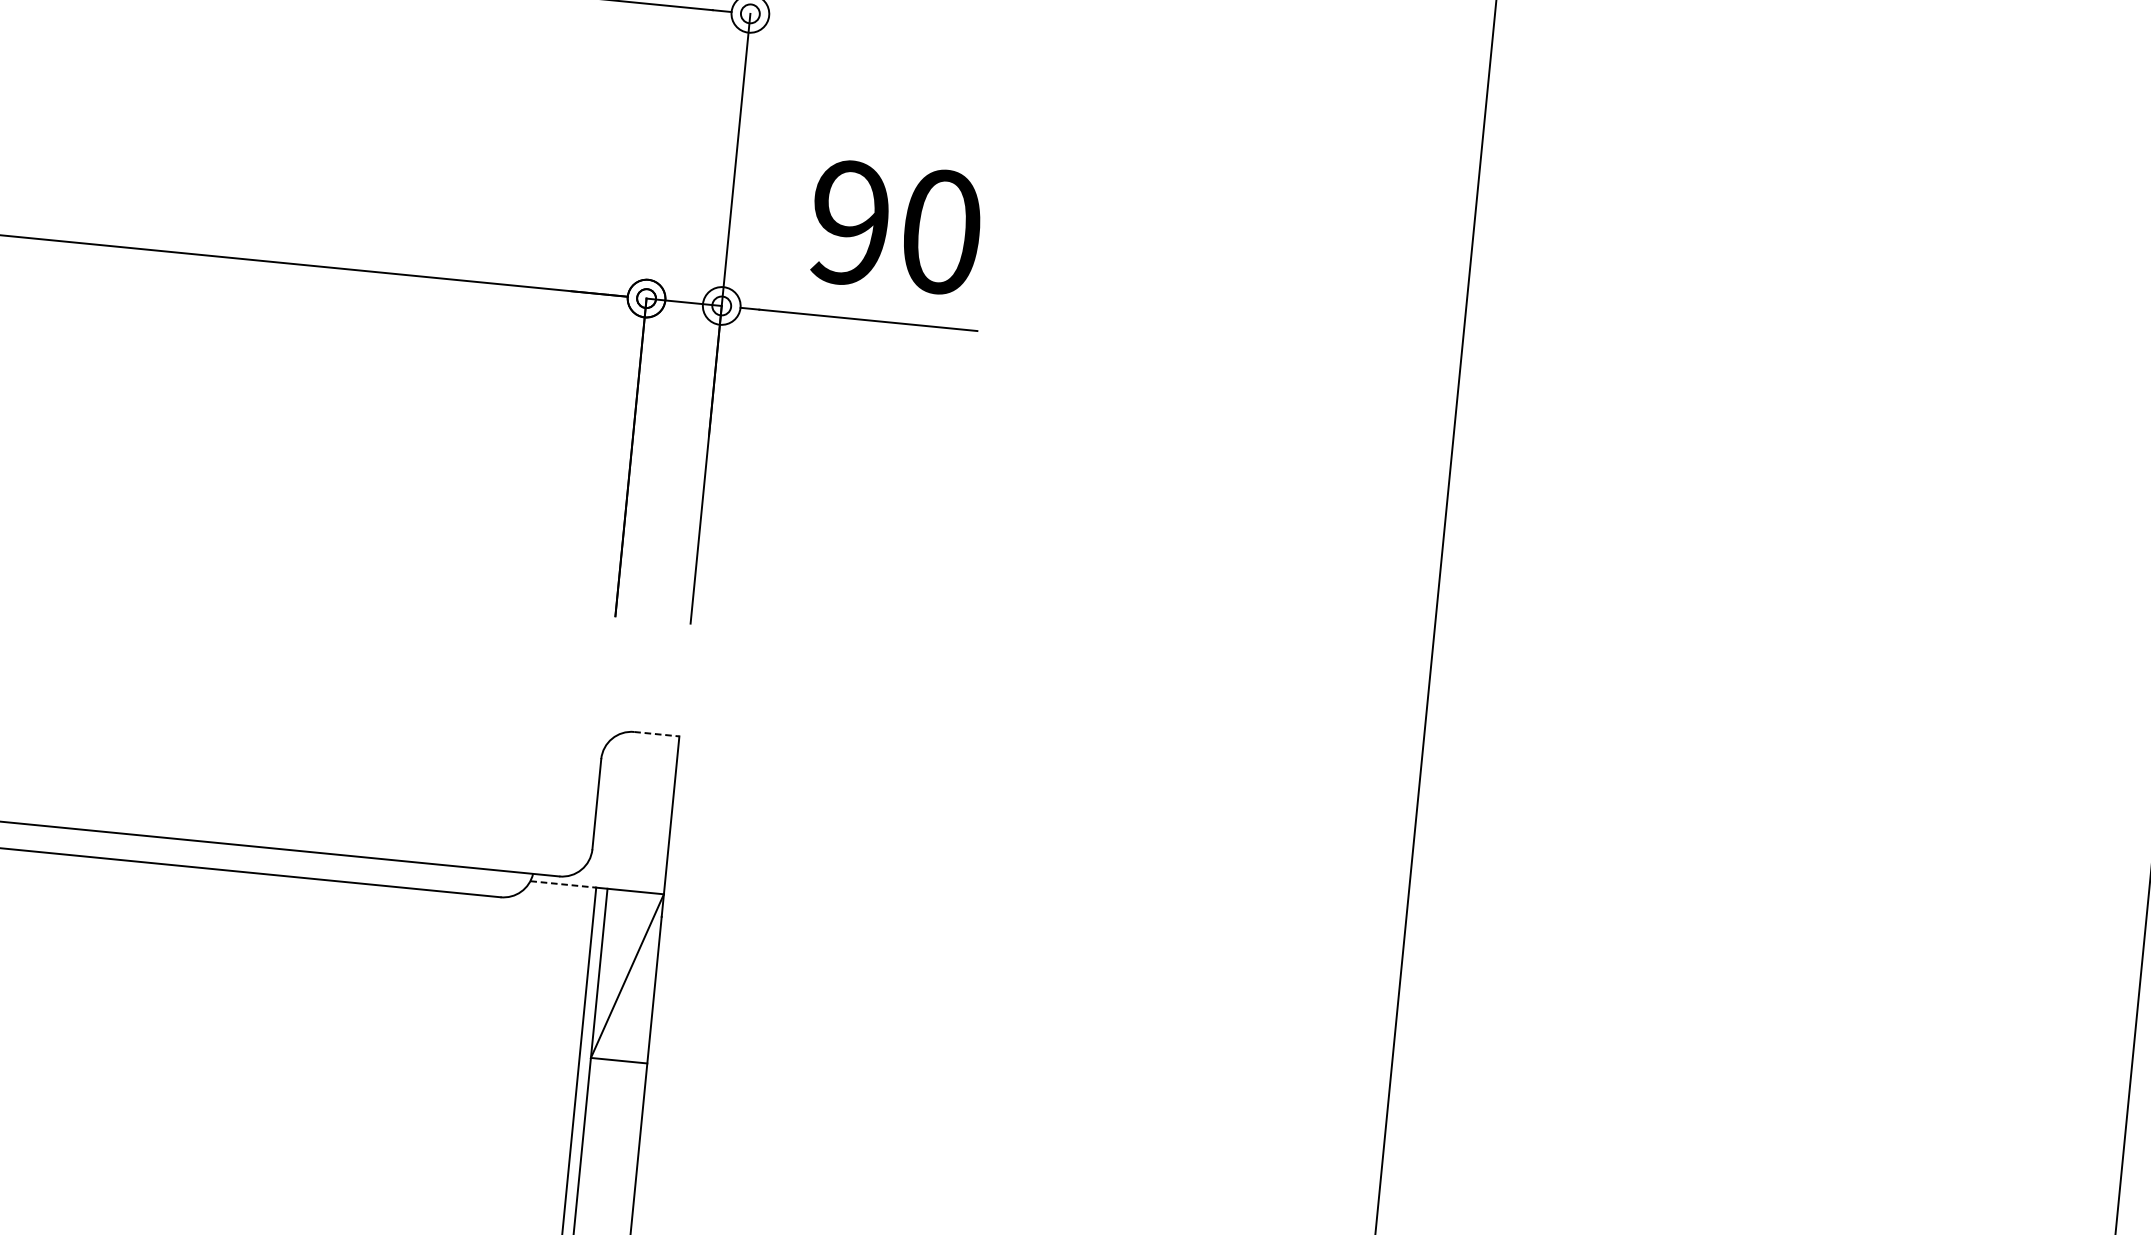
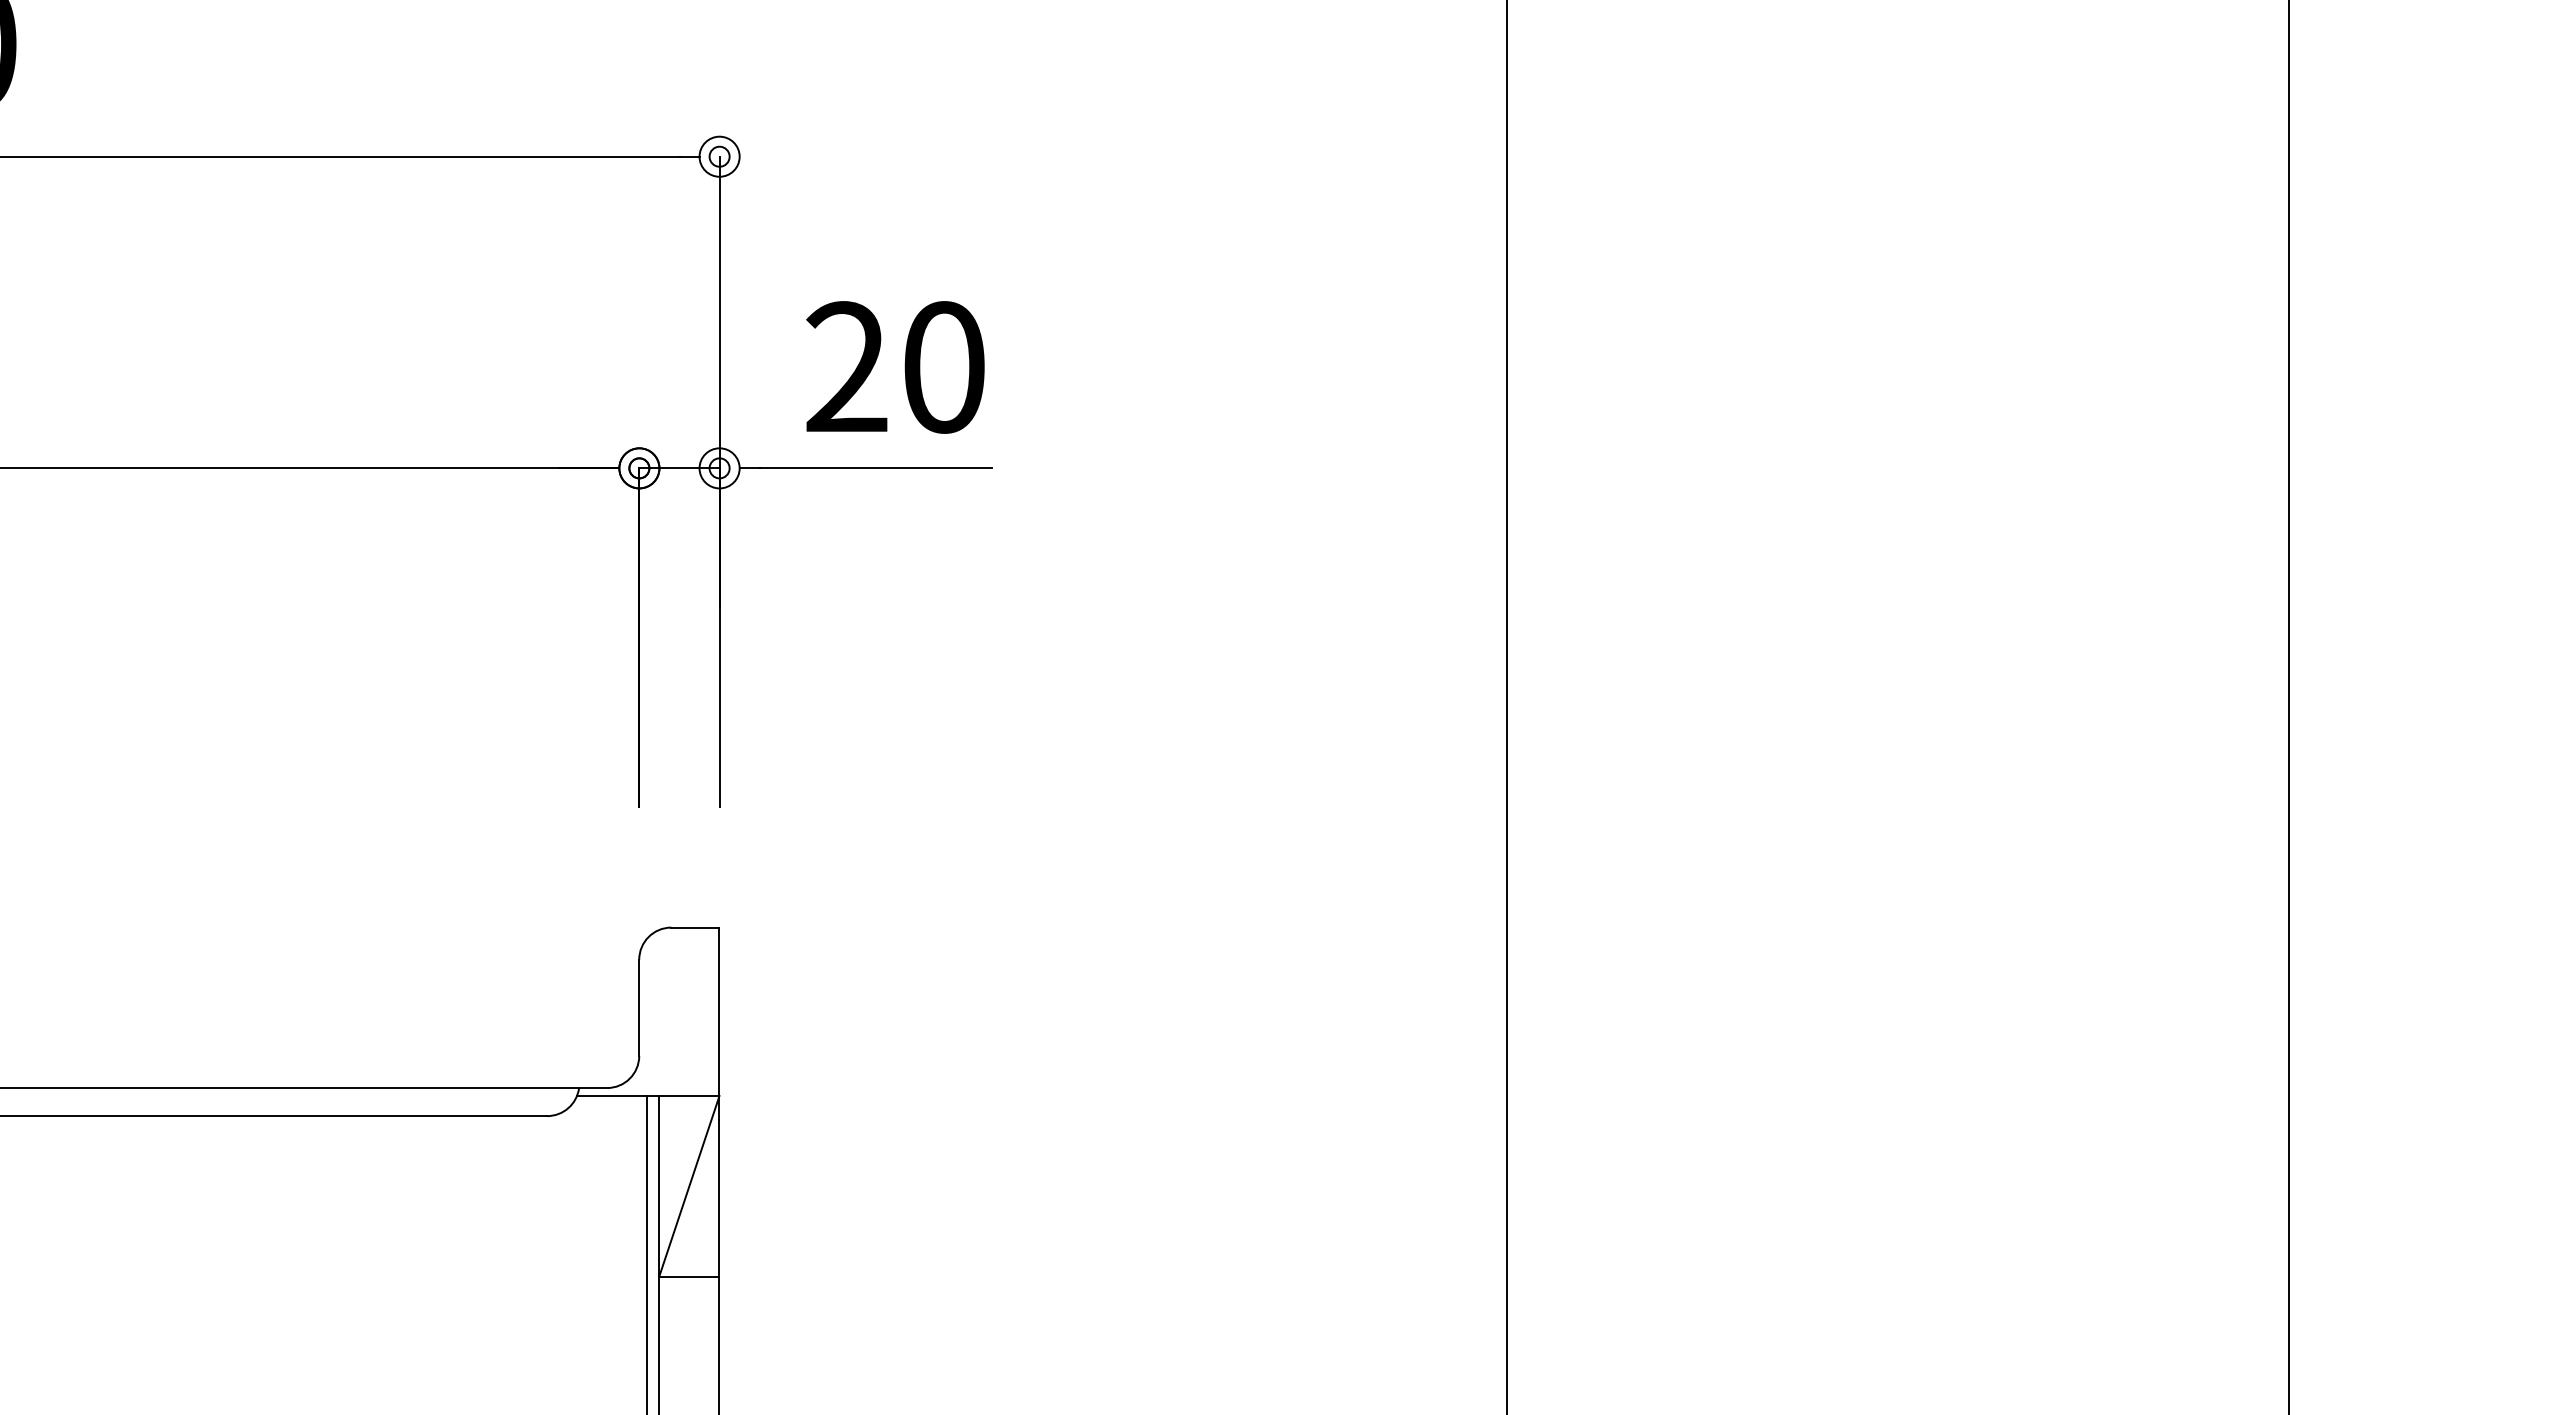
text: (849, 223) -> (846, 367), 90 -> 20
line: (656, 734) -> (695, 927), dashed -> solid
line: (563, 884) -> (612, 1096), dashed -> solid

